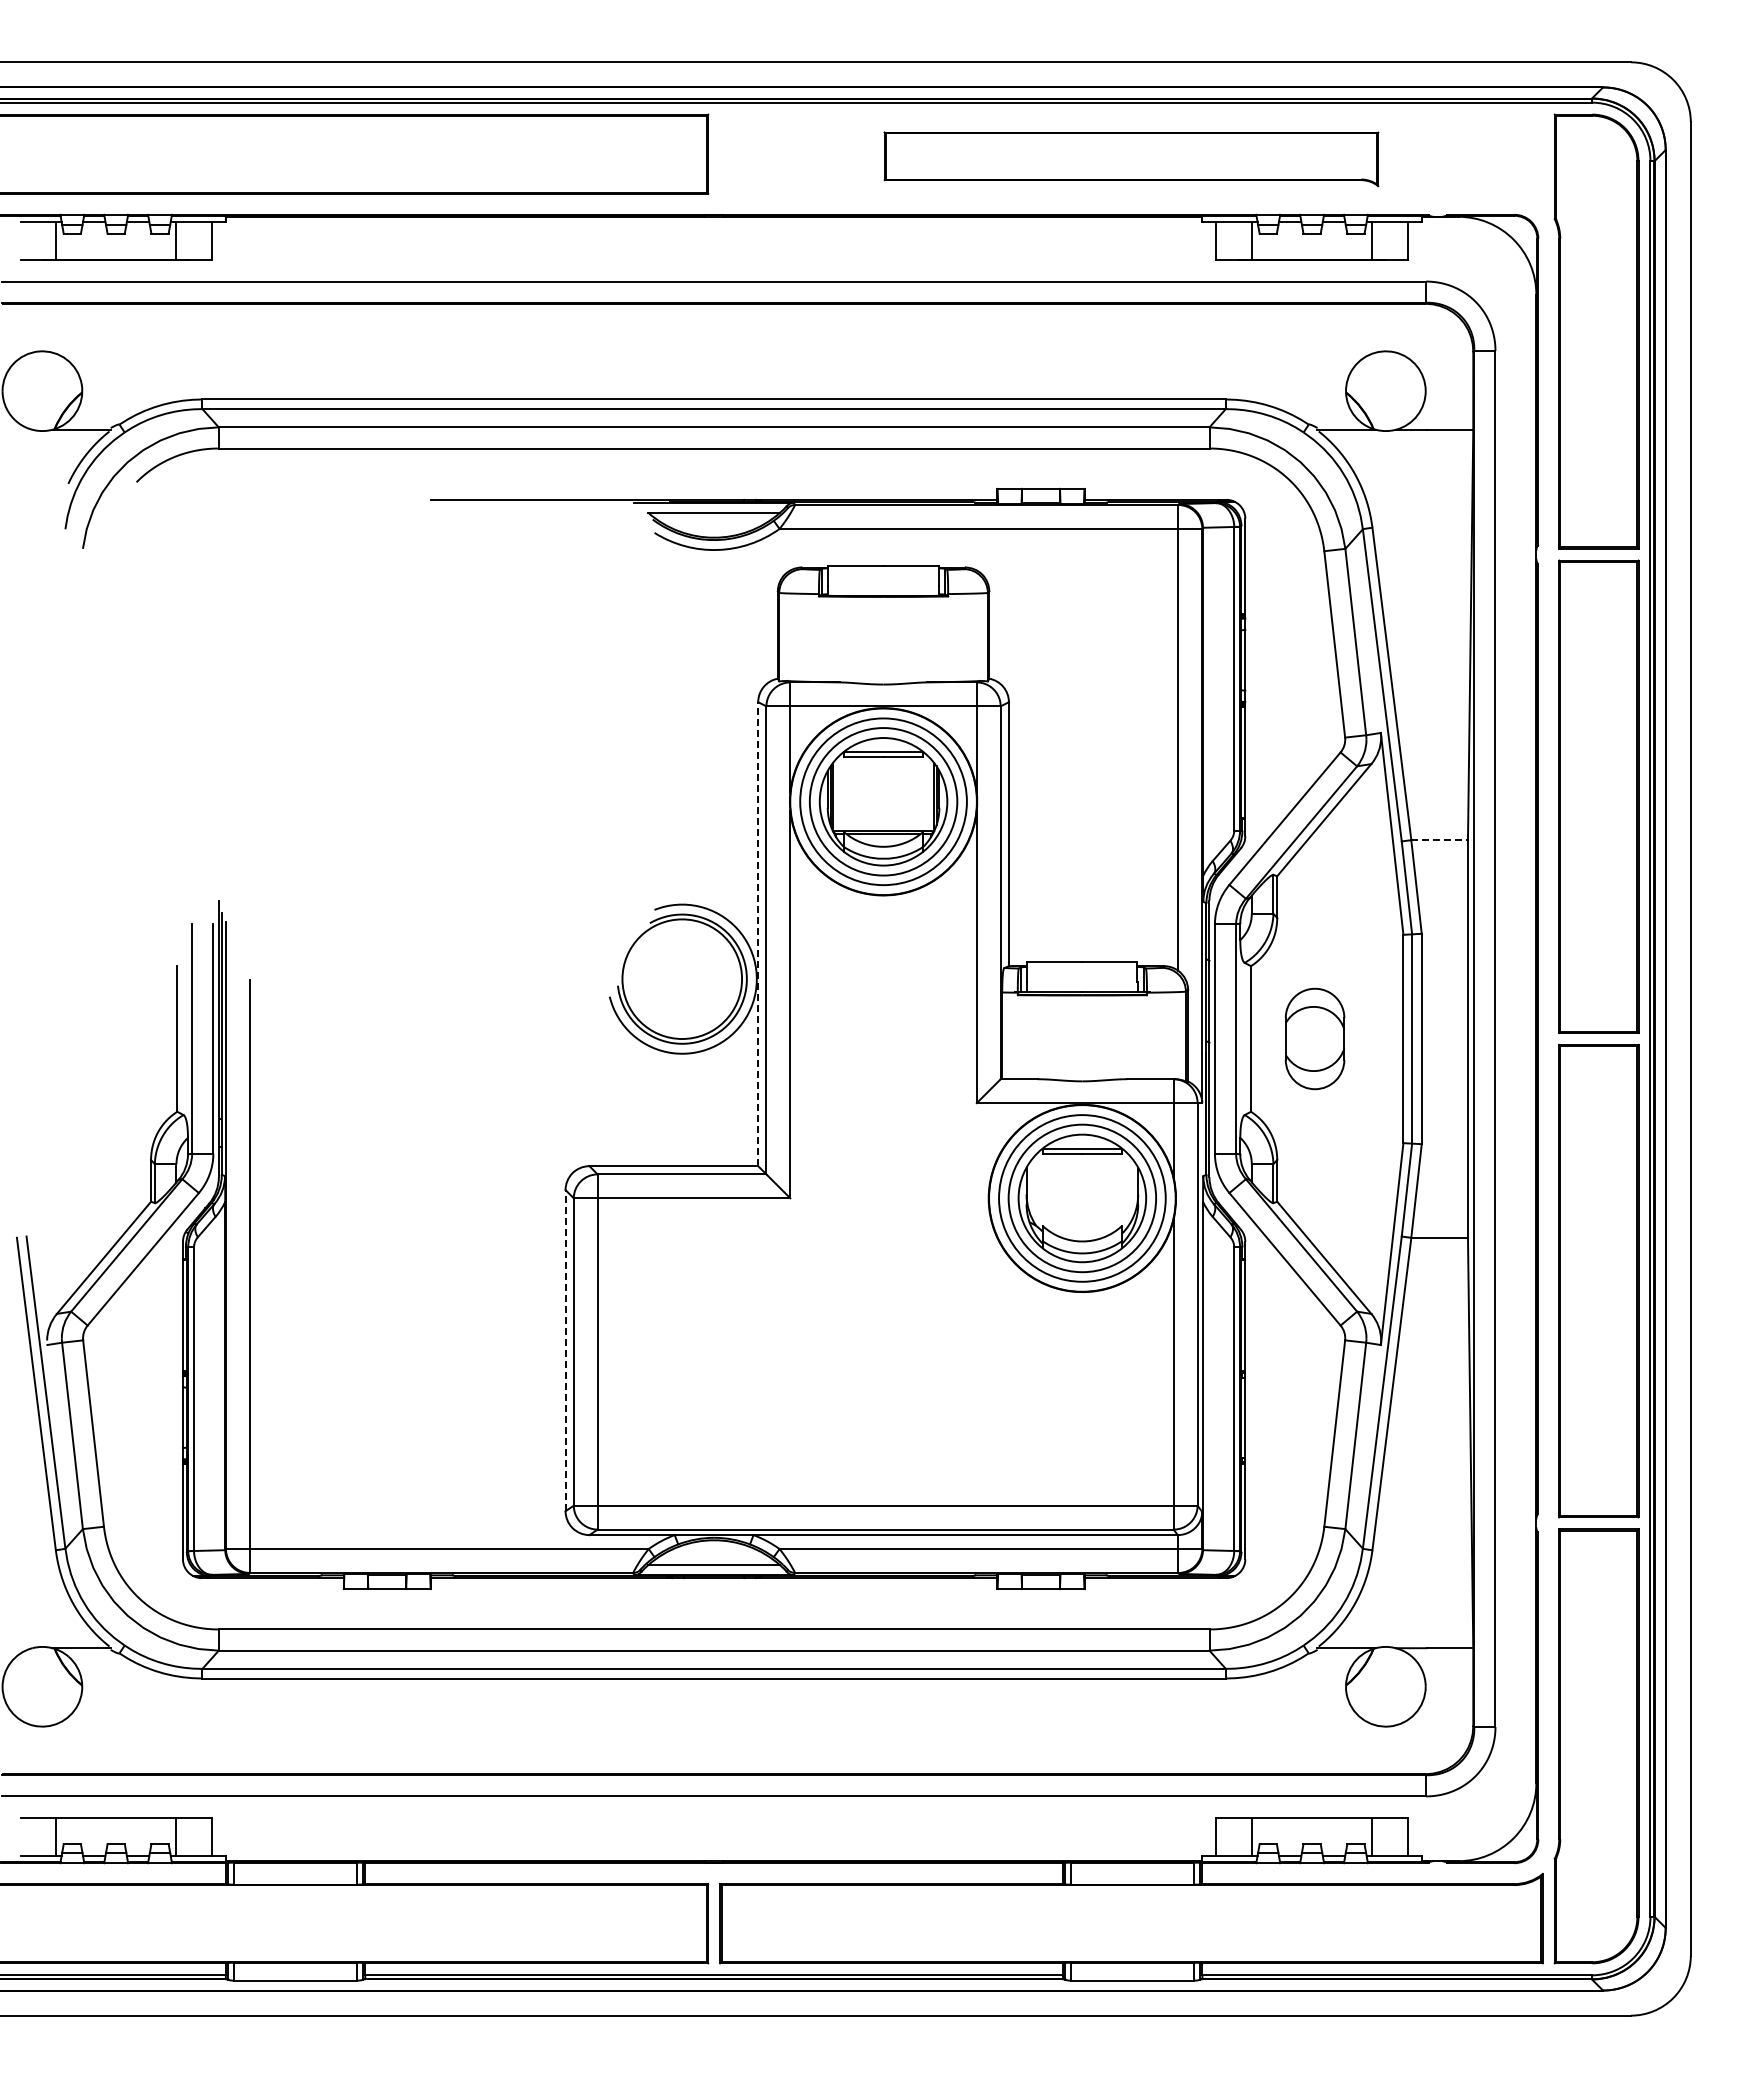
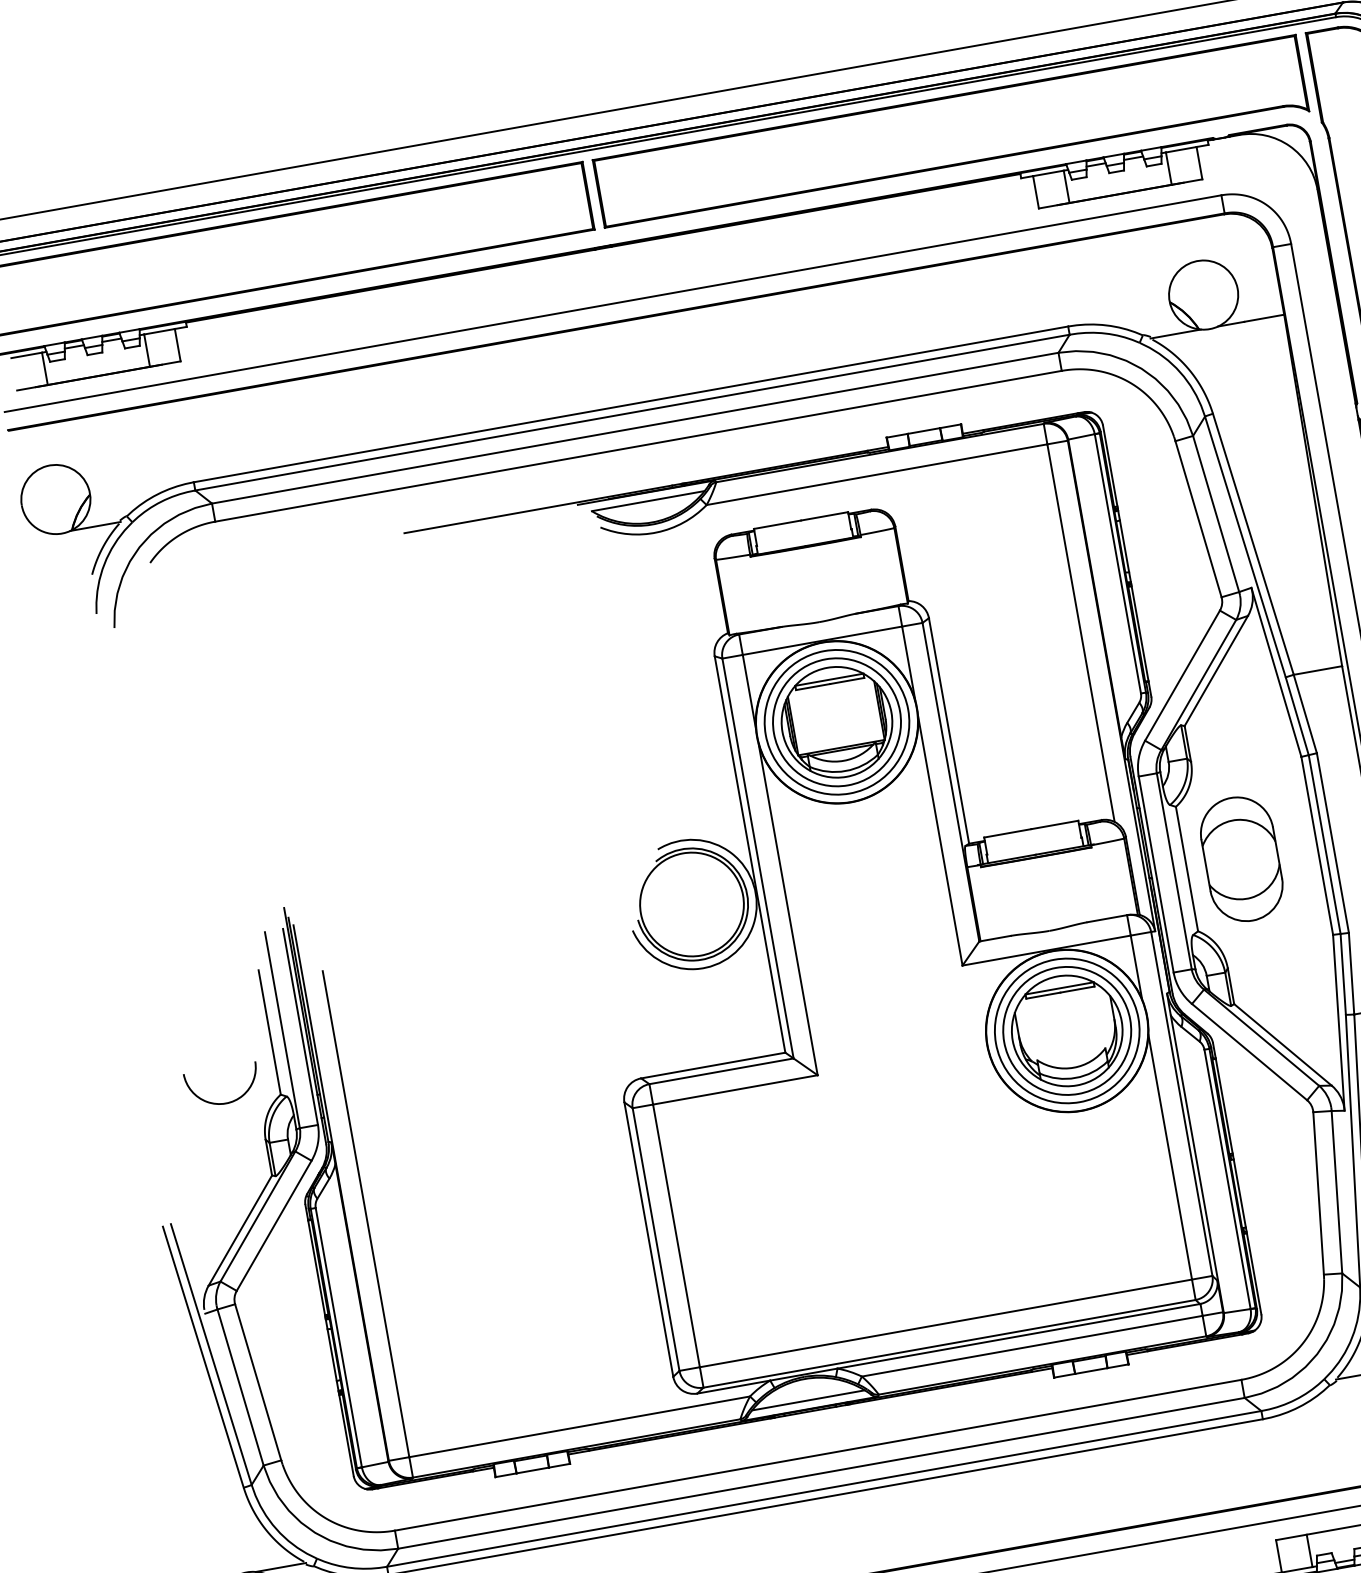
part: (1131, 159) -> (951, 135), size x1.67
line: (1440, 840) -> (1318, 670), dashed -> solid
line: (758, 934) -> (750, 854), dashed -> solid
part: (1314, 1038) -> (1241, 858), size x1.43
arc: (112, 1109) -> (225, 1102), added
line: (565, 1350) -> (648, 1239), dashed -> solid

